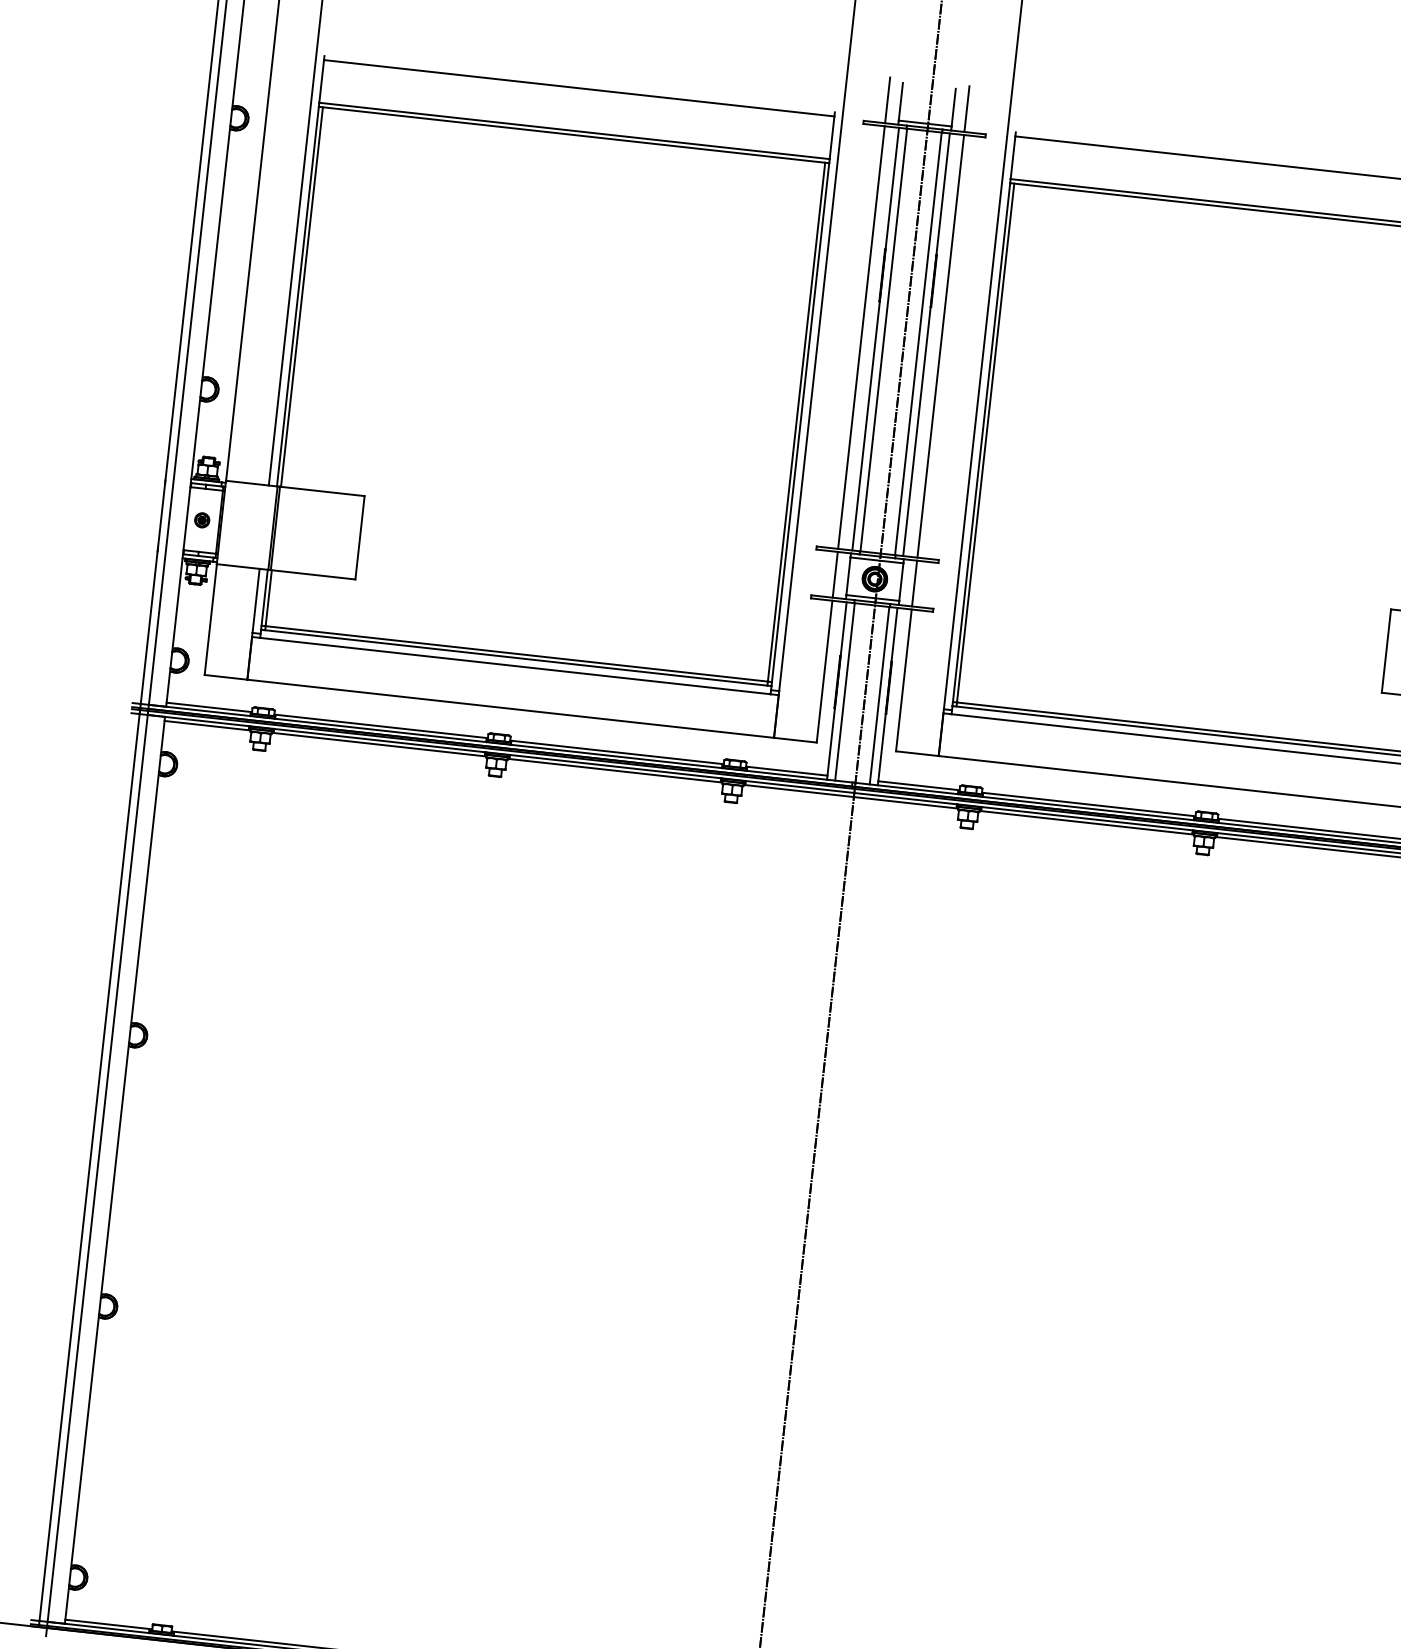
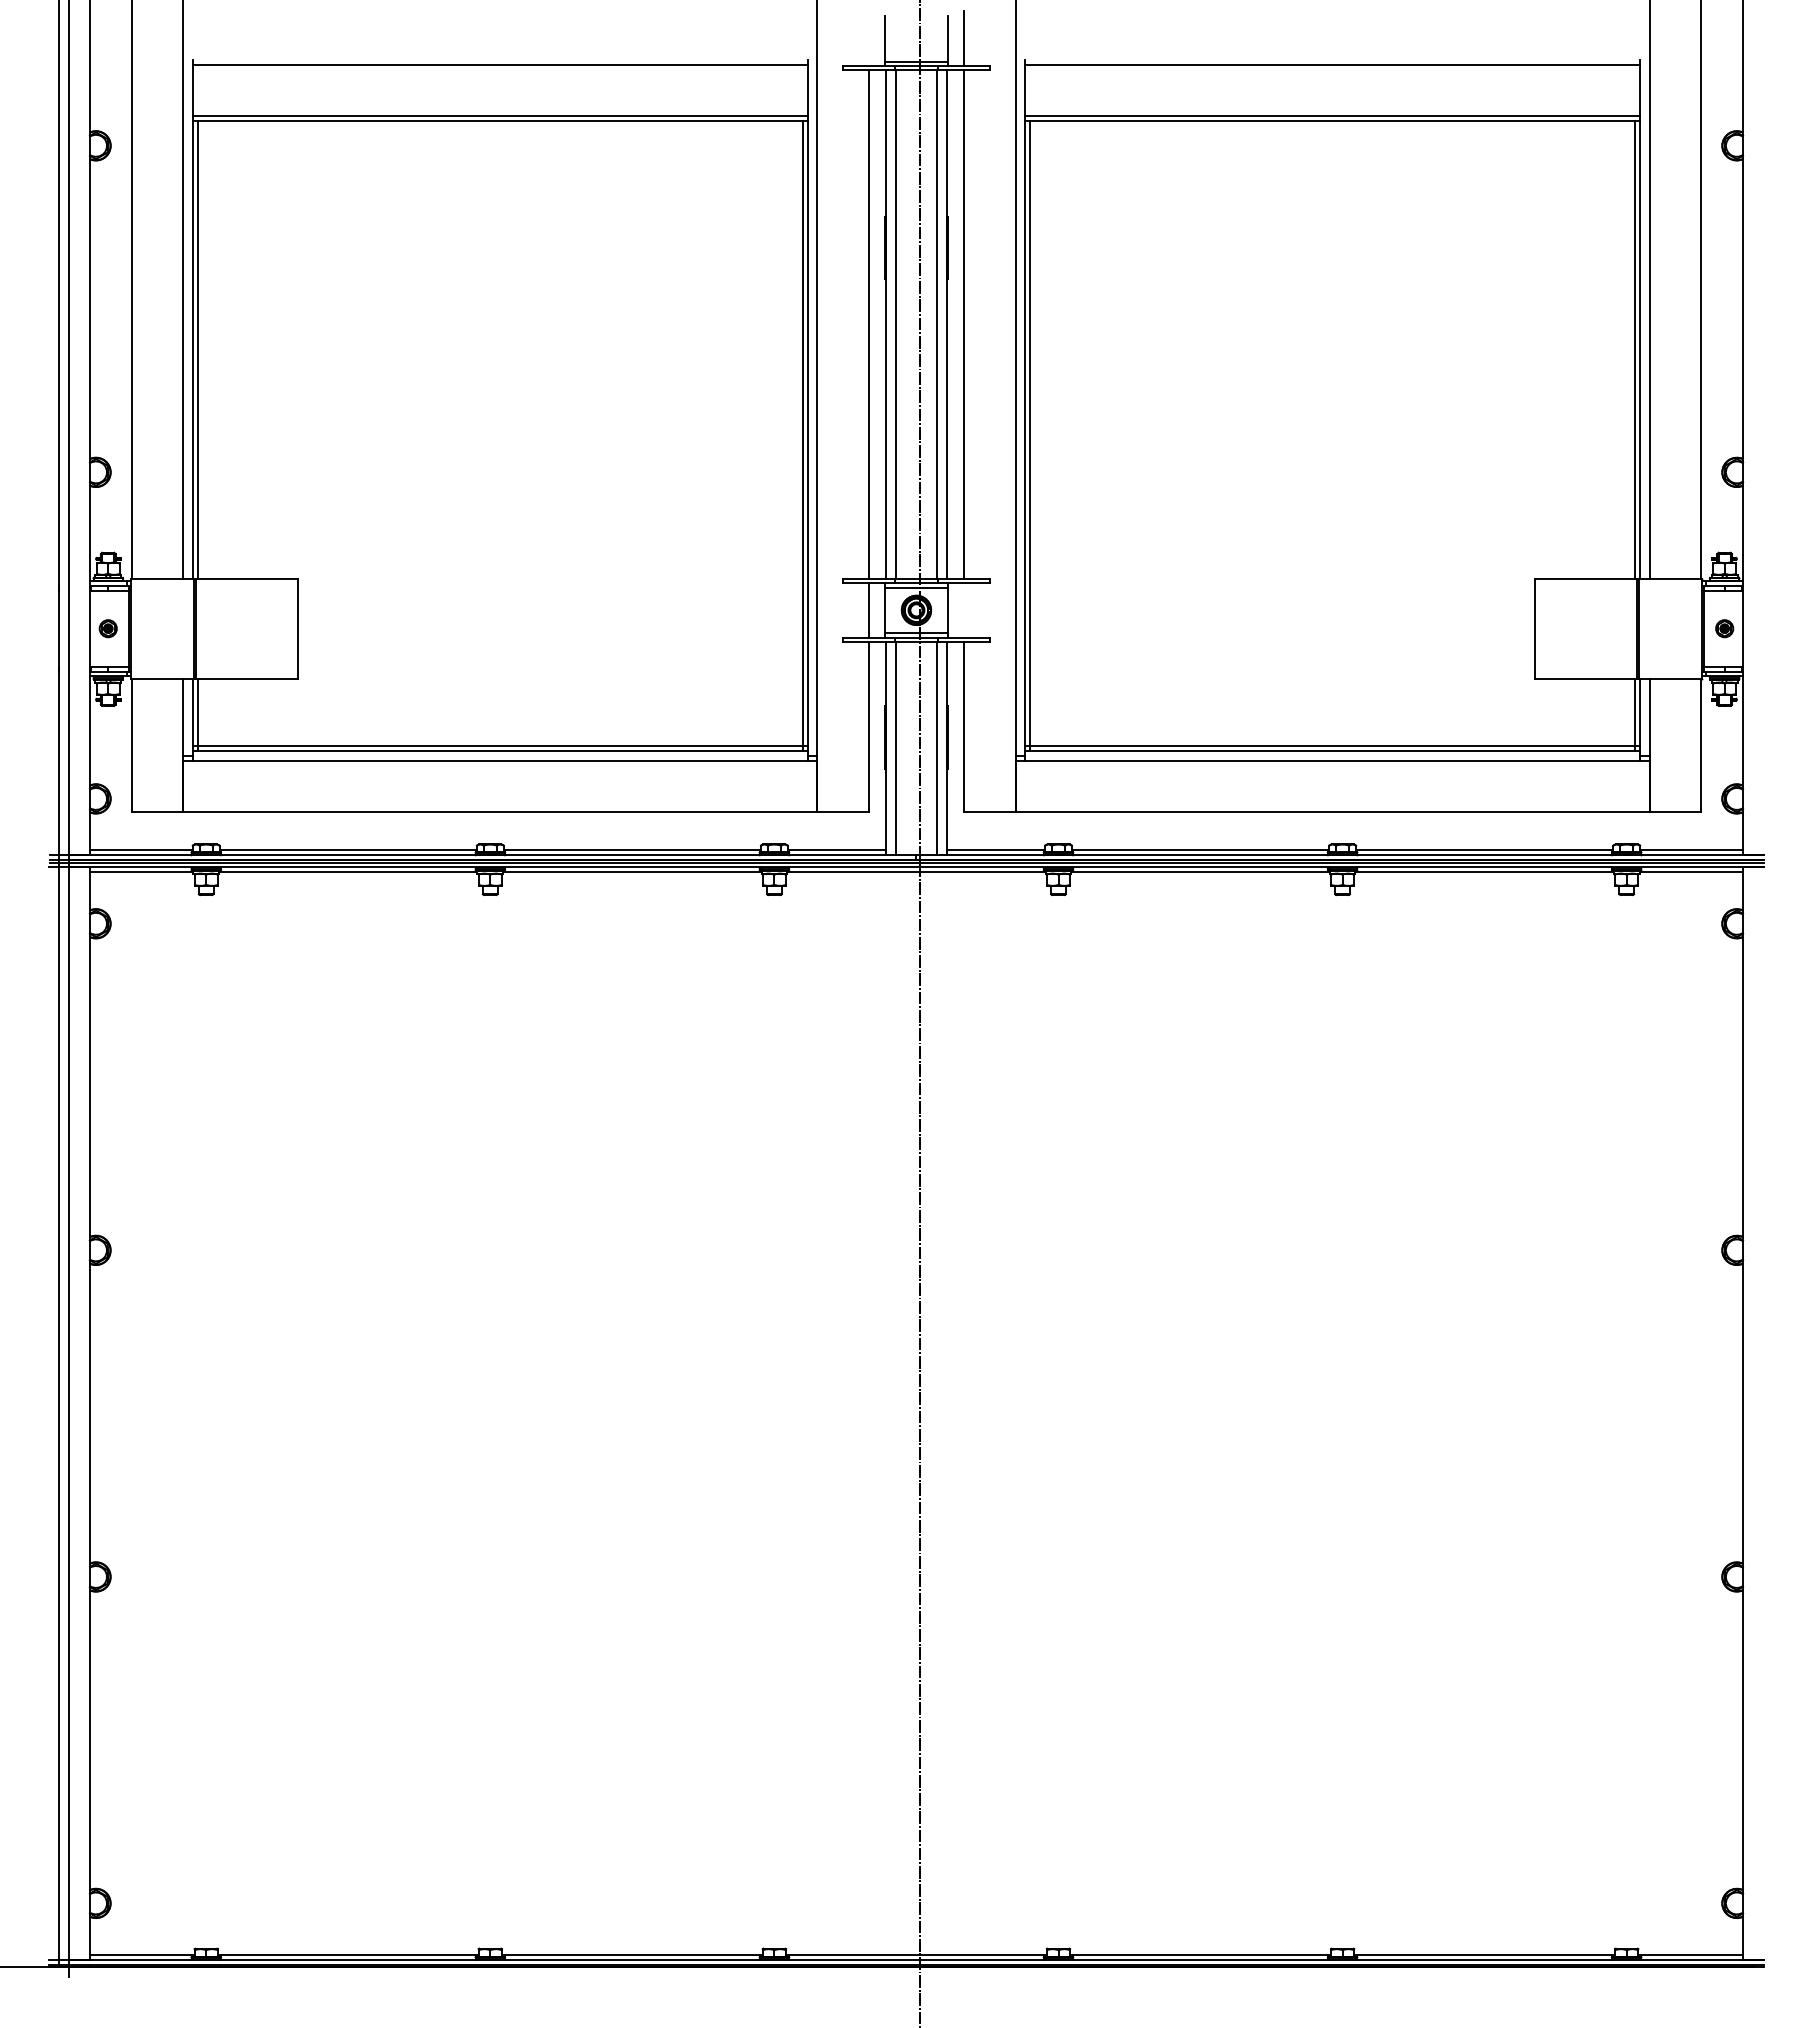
line: (887, 100) -> (868, 38), removed
line: (914, 582) -> (964, 609), removed

